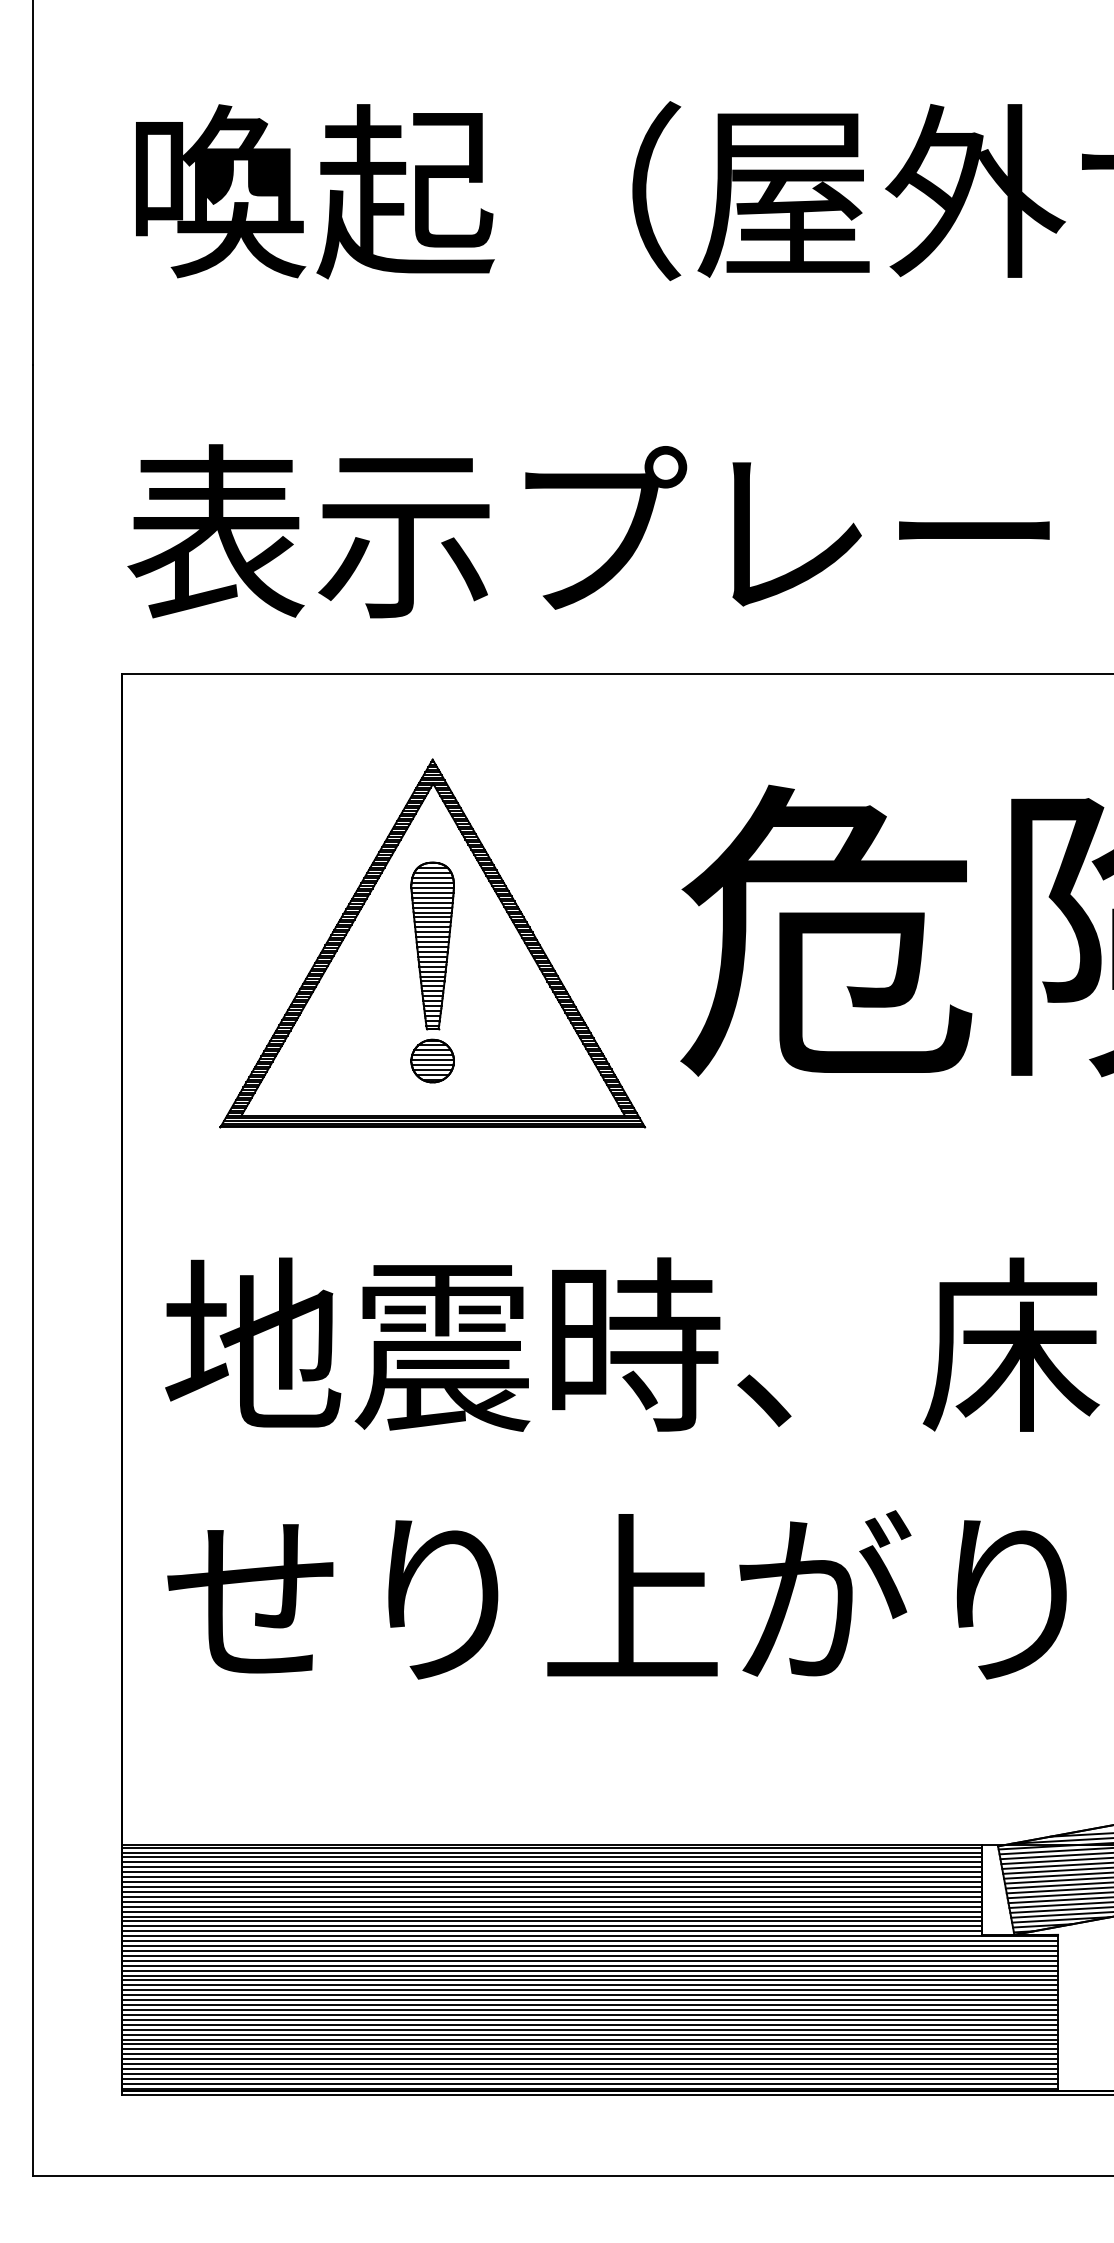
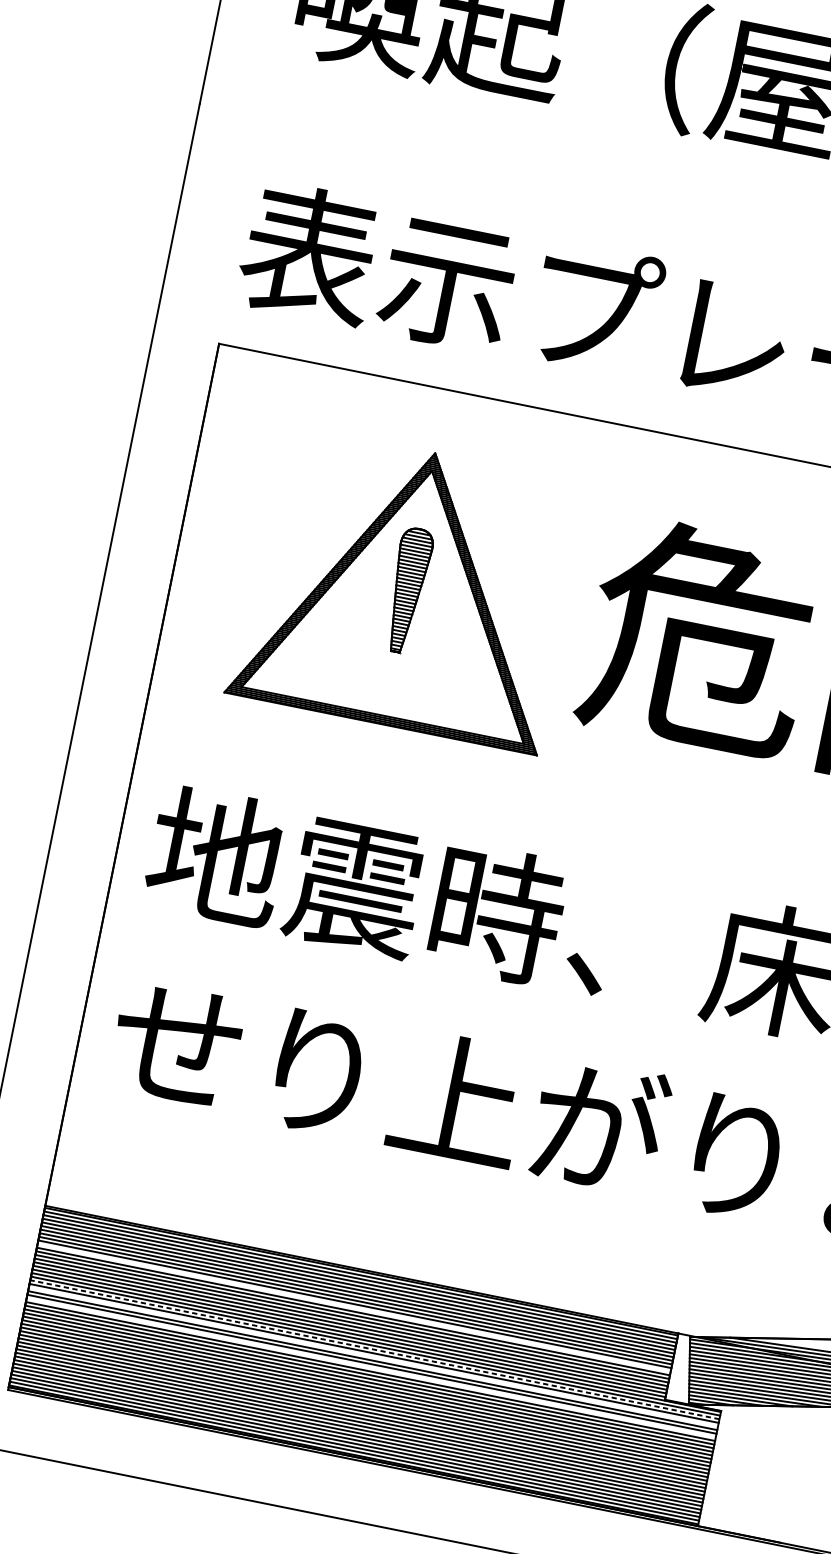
part: (432, 1060) -> (390, 674), removed
line: (551, 1896) -> (353, 1307), removed
line: (589, 1946) -> (374, 1350), solid -> dashed
line: (589, 1955) -> (373, 1356), removed
line: (589, 1970) -> (370, 1367), removed

